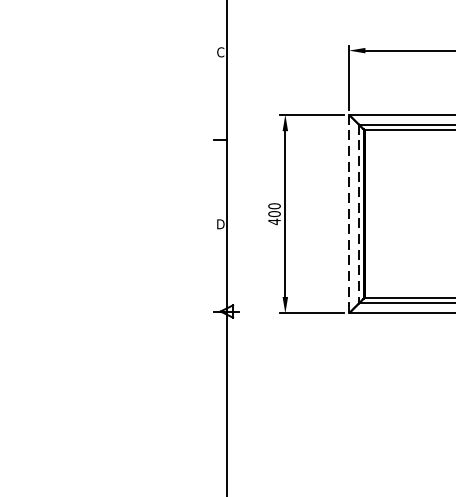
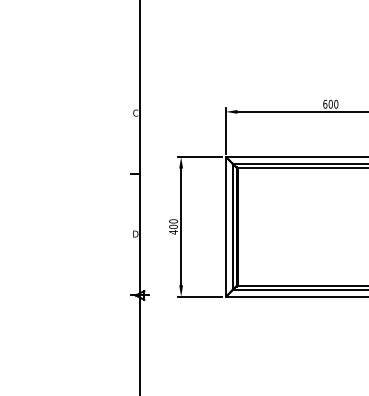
line: (348, 213) -> (225, 226), dashed -> solid
line: (358, 213) -> (232, 226), dashed -> solid

